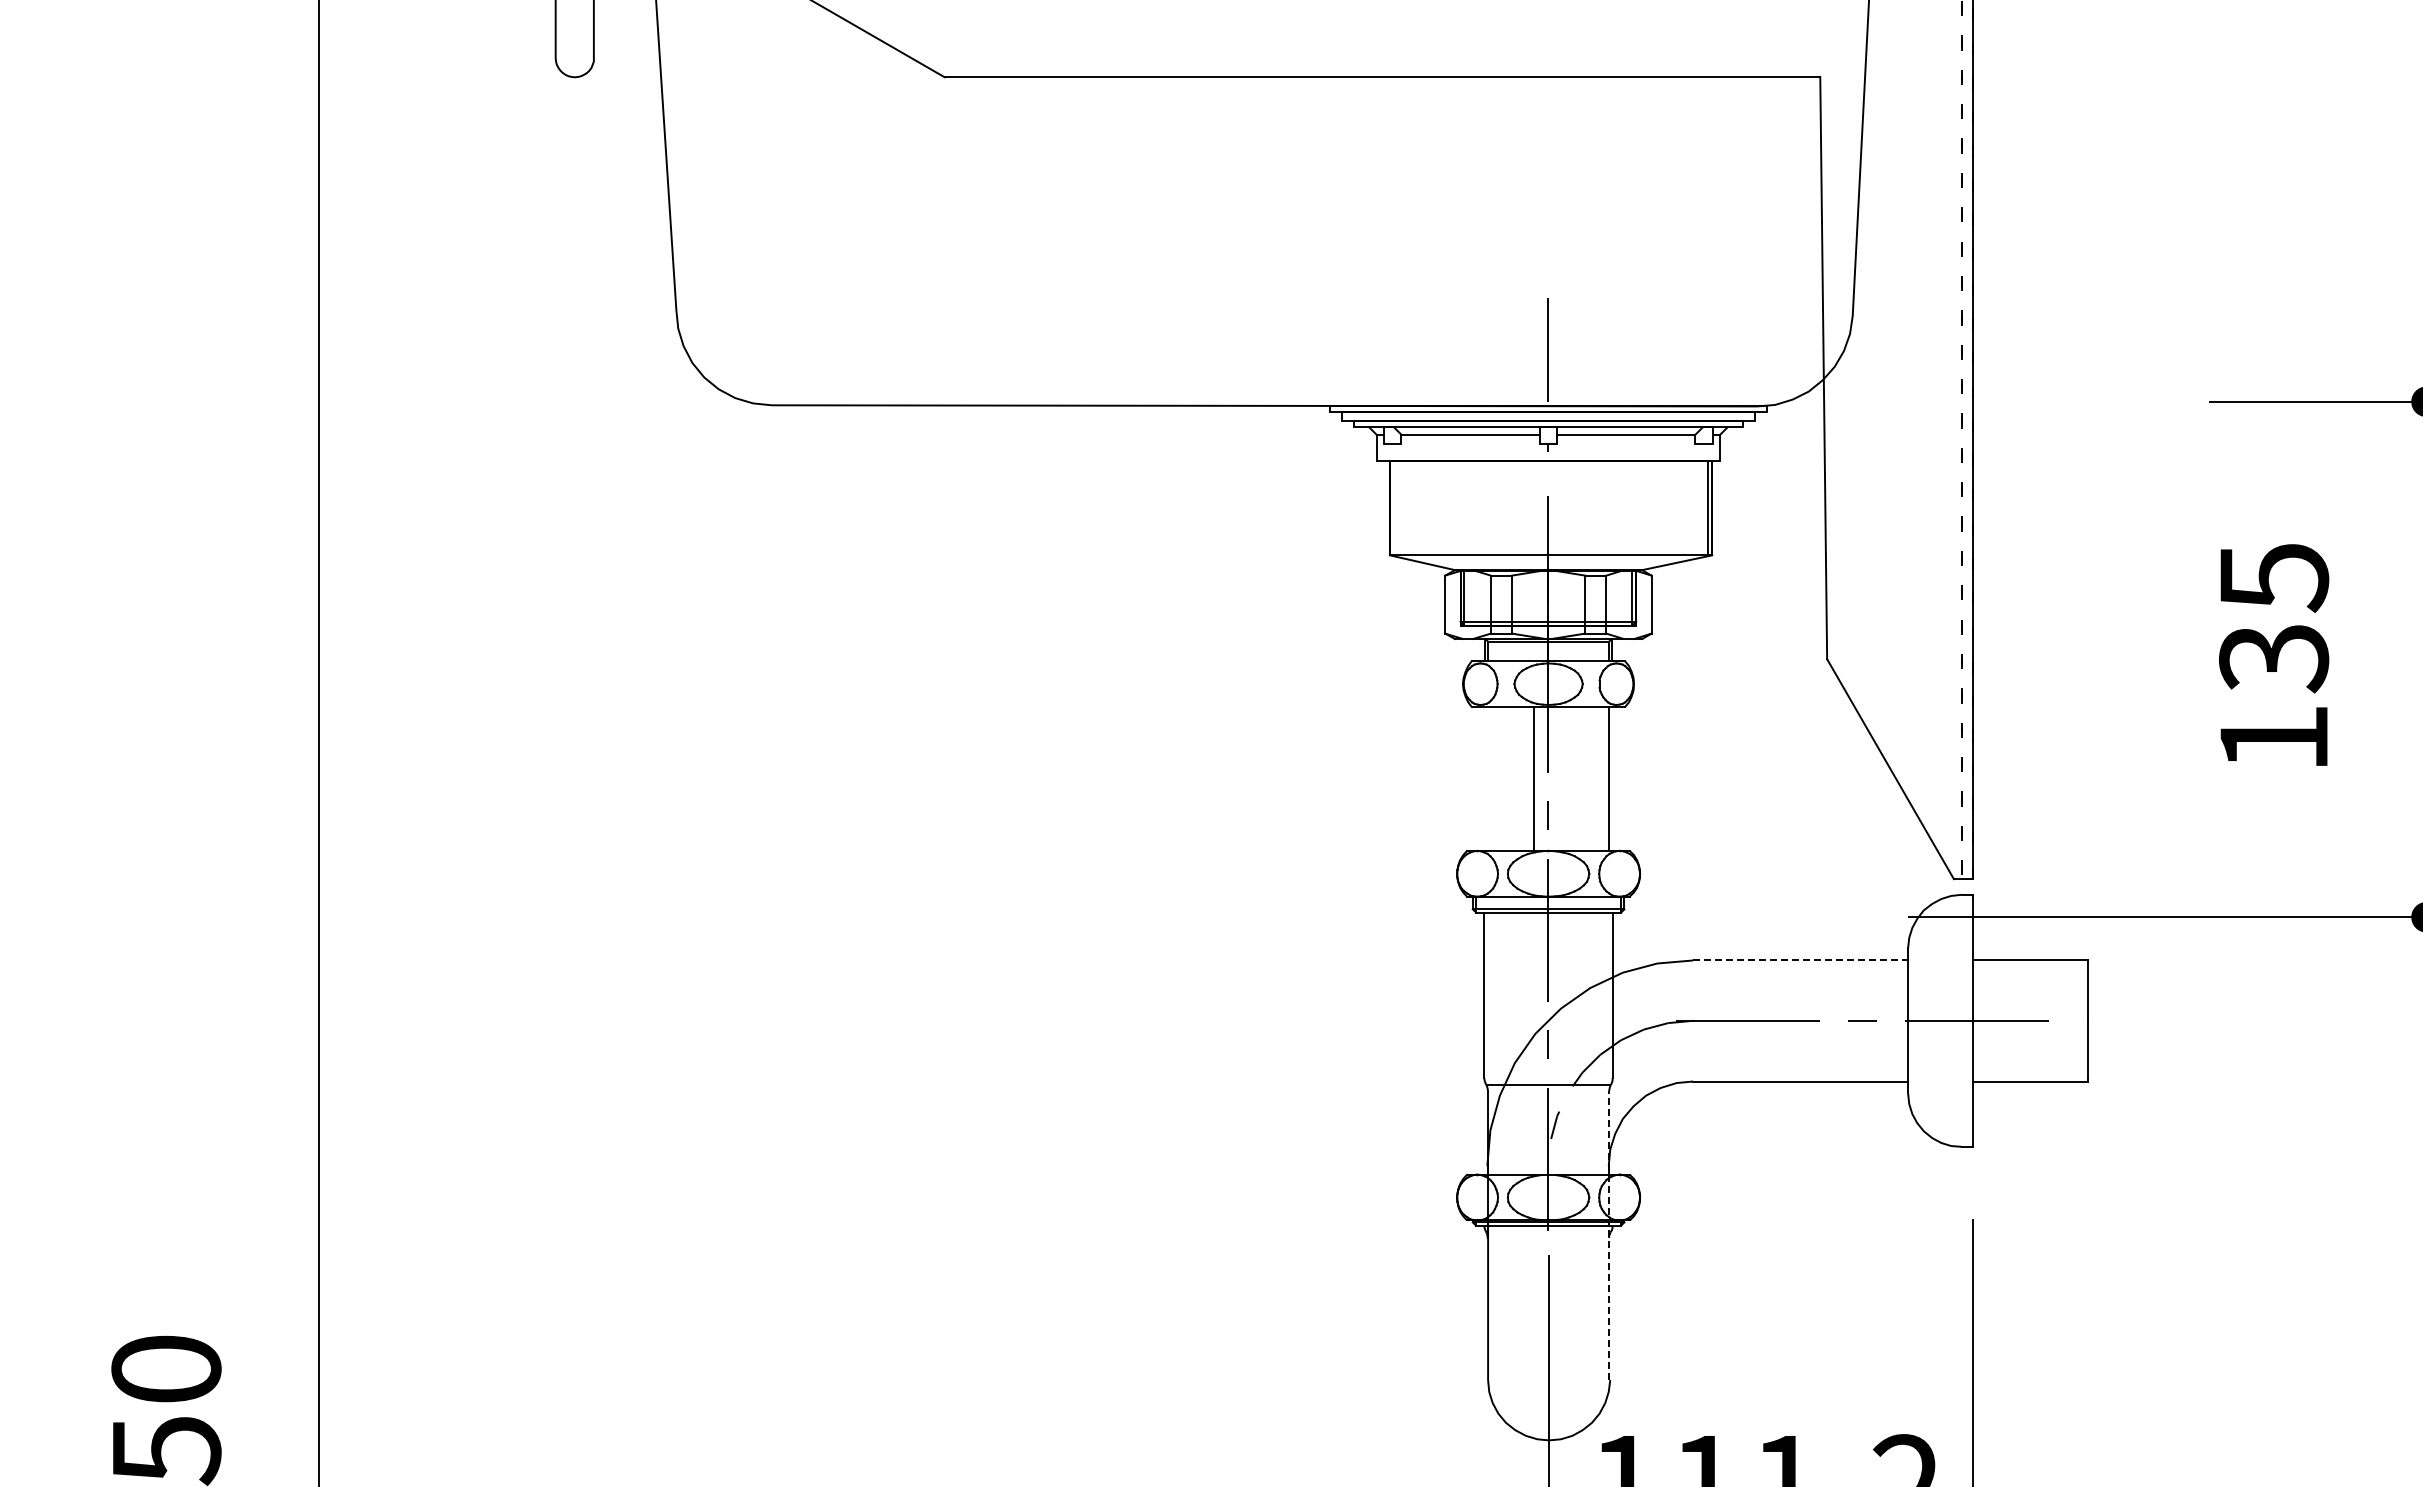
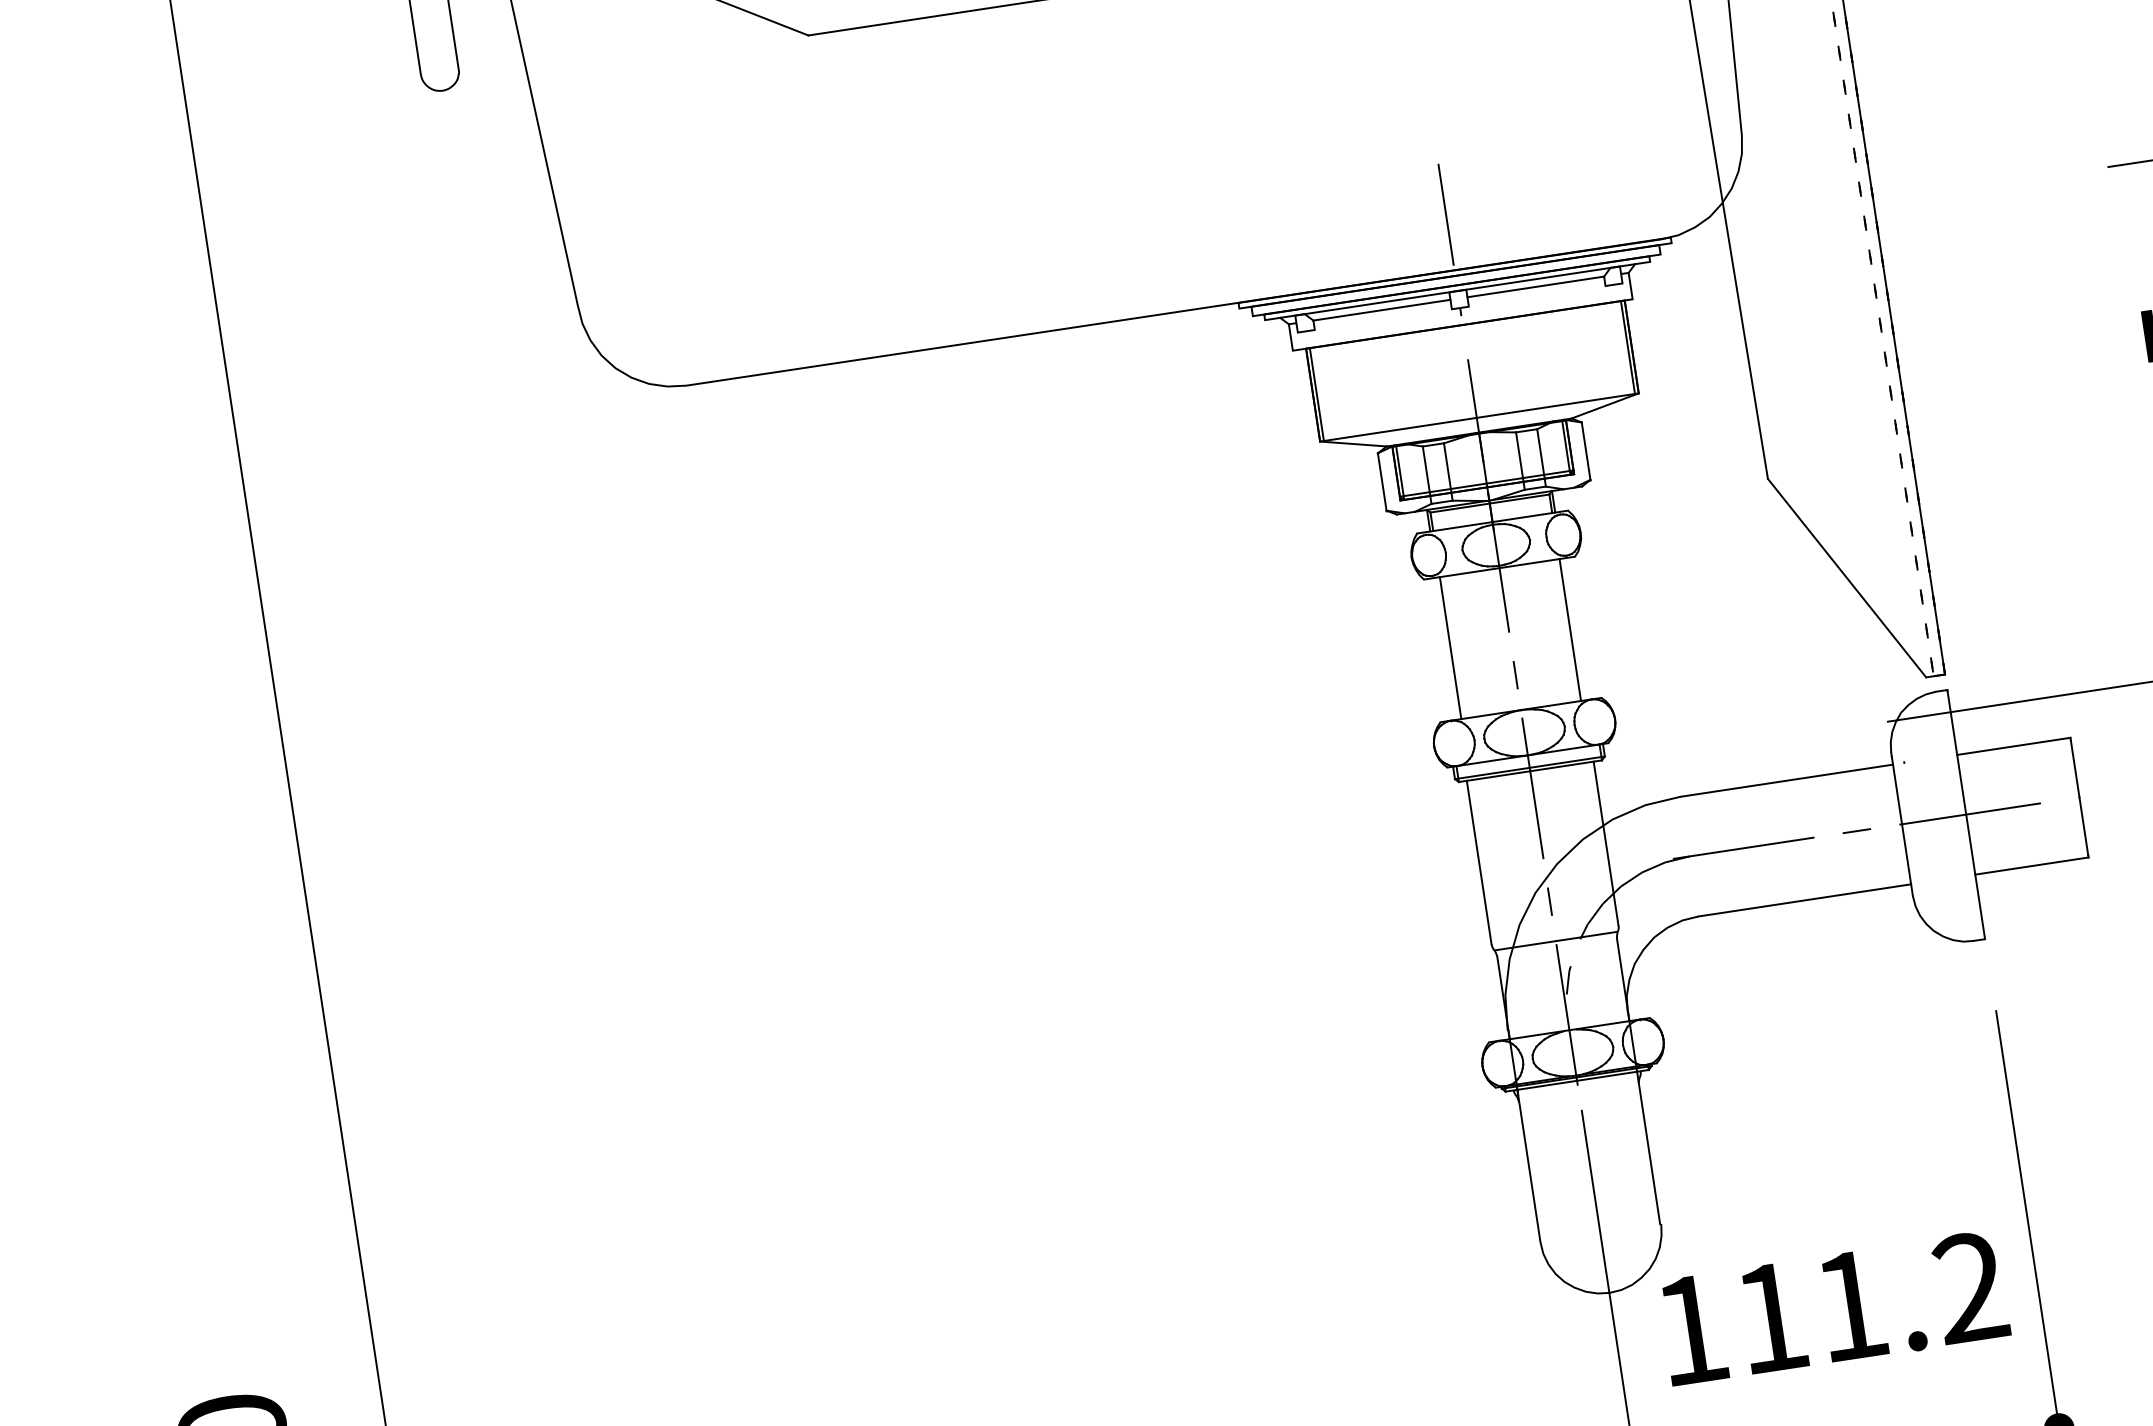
line: (1393, 508) -> (1316, 394), added
line: (1534, 778) -> (1450, 647), moved
line: (1801, 960) -> (1787, 780), dashed -> solid
line: (1609, 1235) -> (1638, 1081), dashed -> solid

